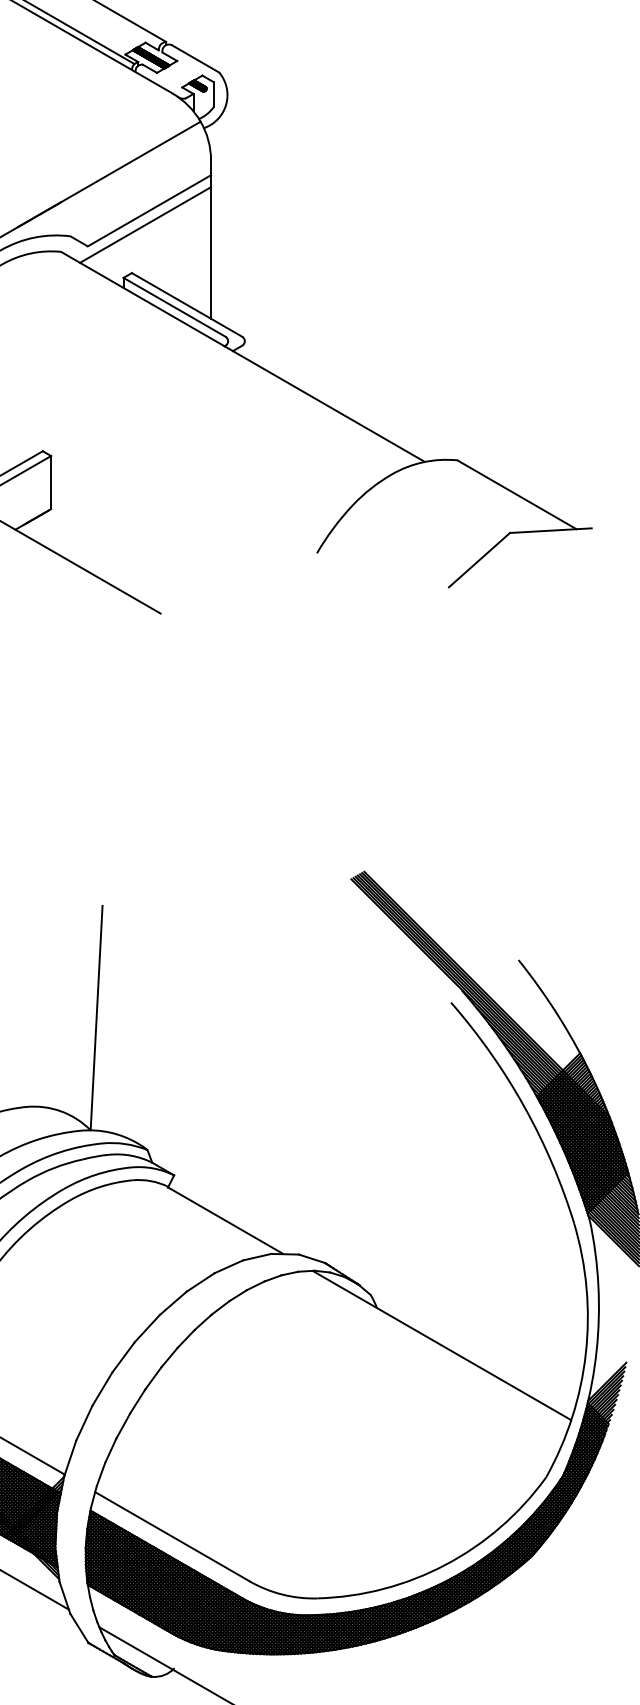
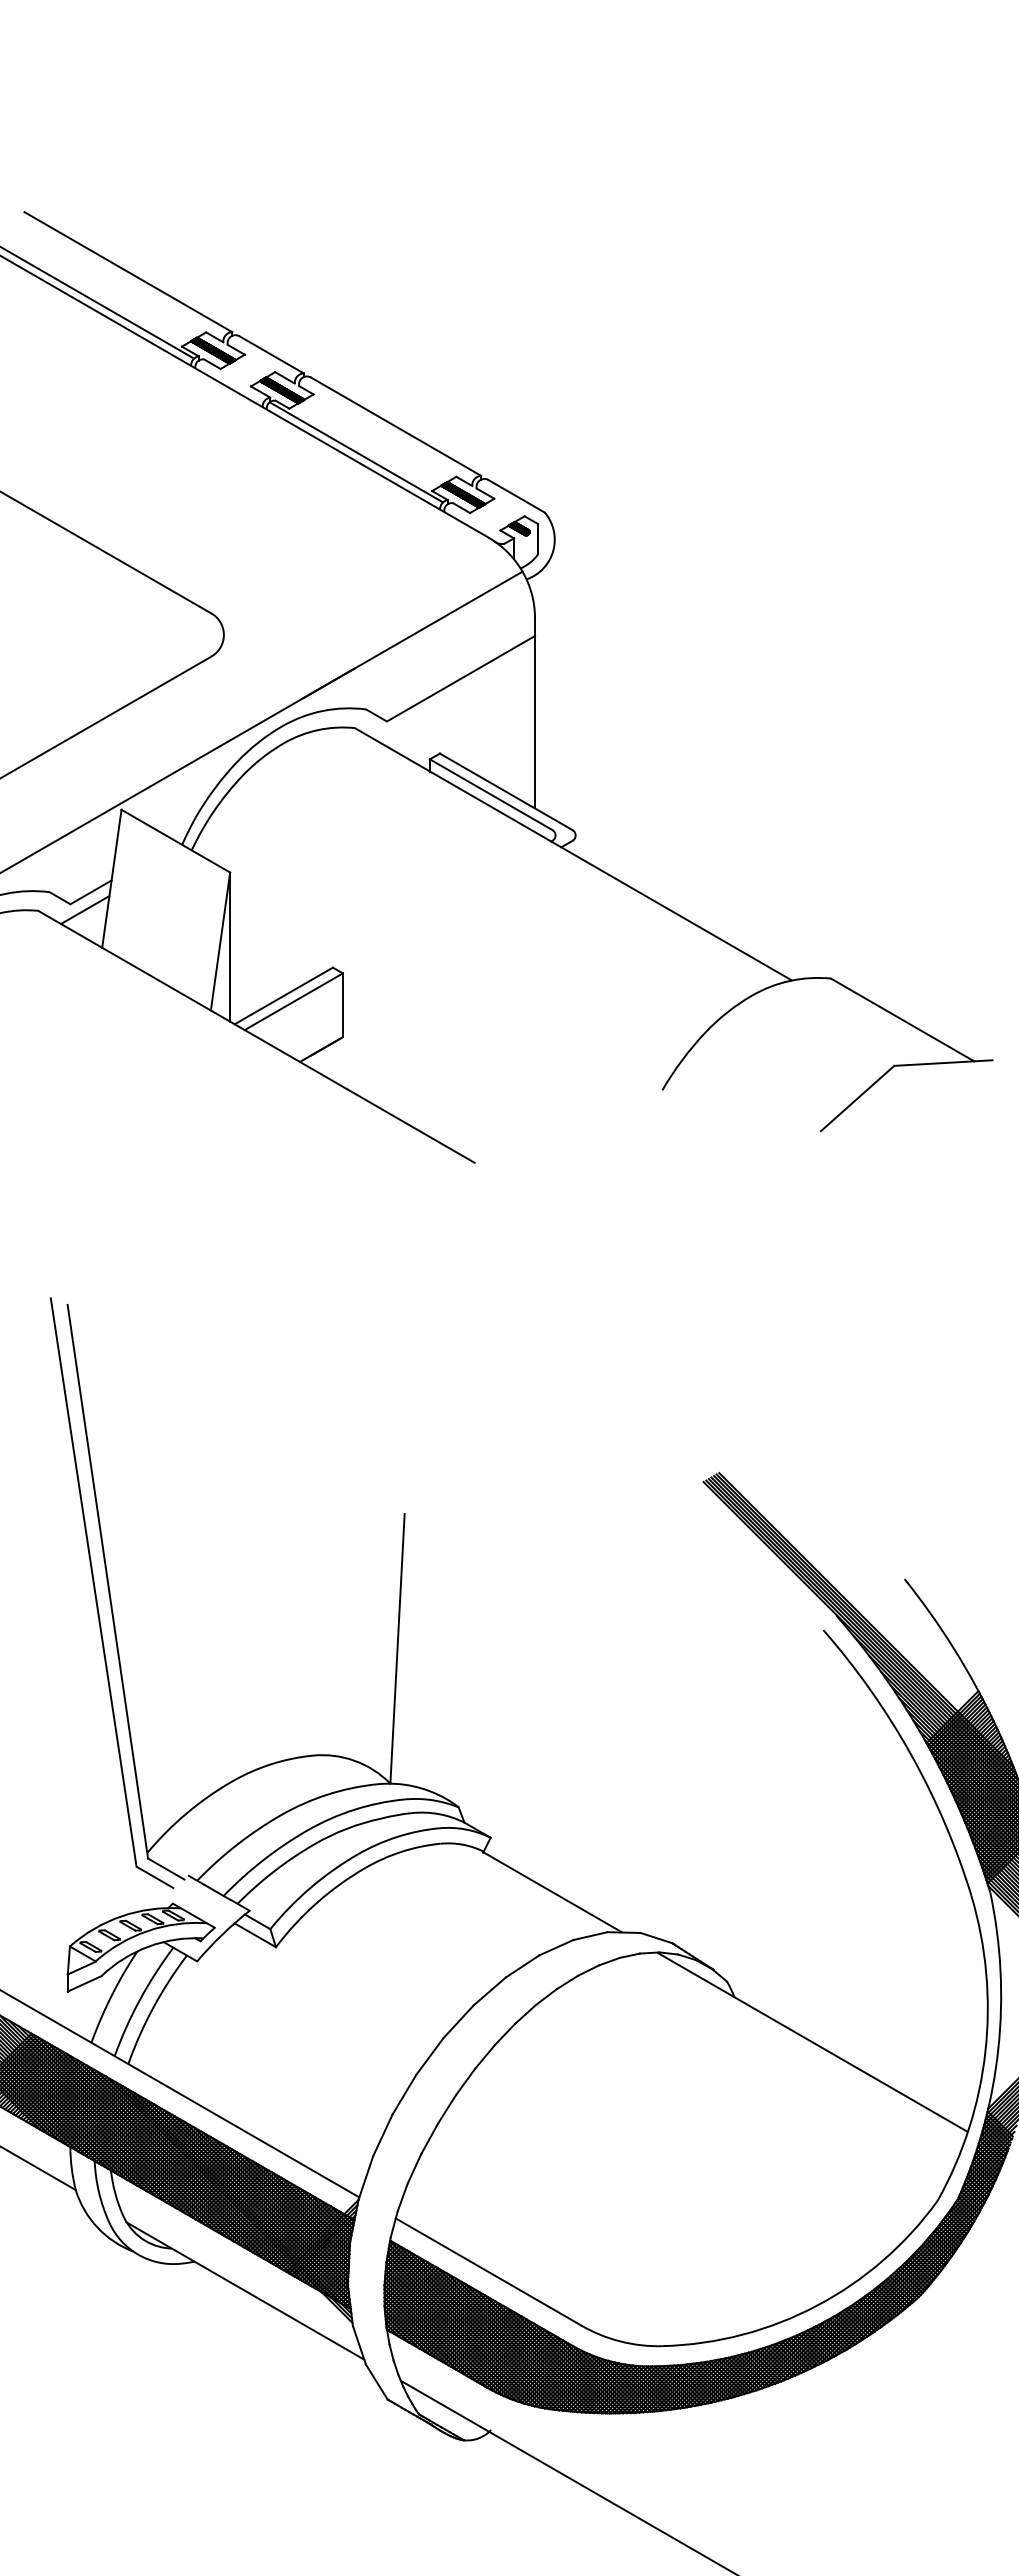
line: (145, 224) -> (456, 695), removed

